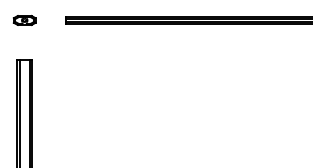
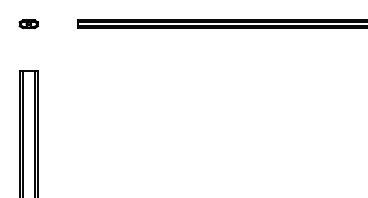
part: (24, 20) -> (28, 24), size x0.71

